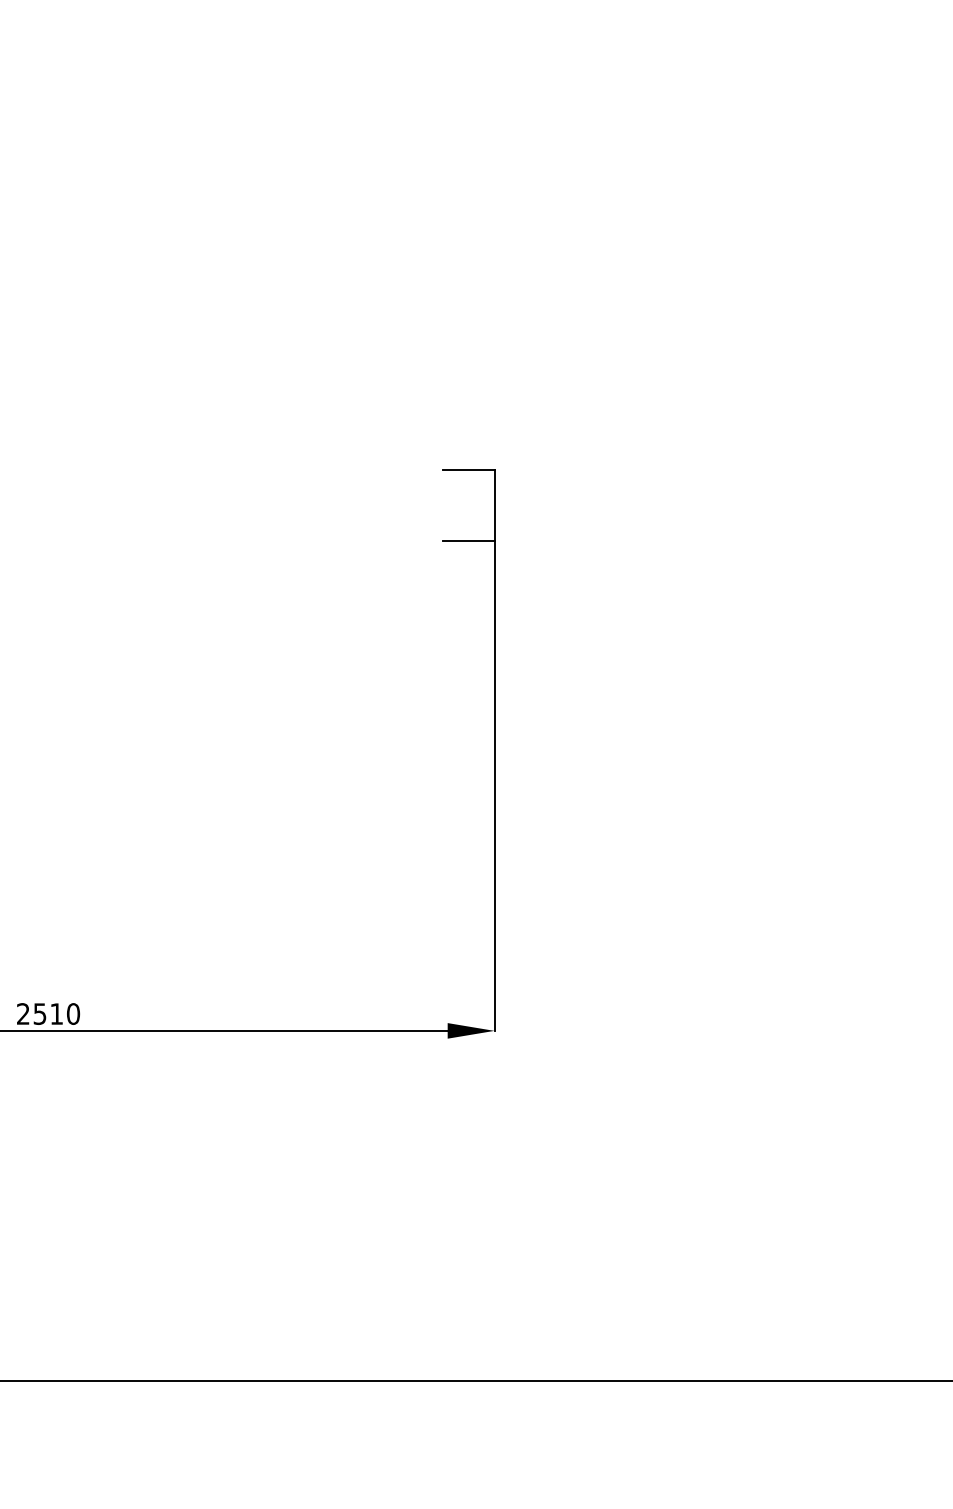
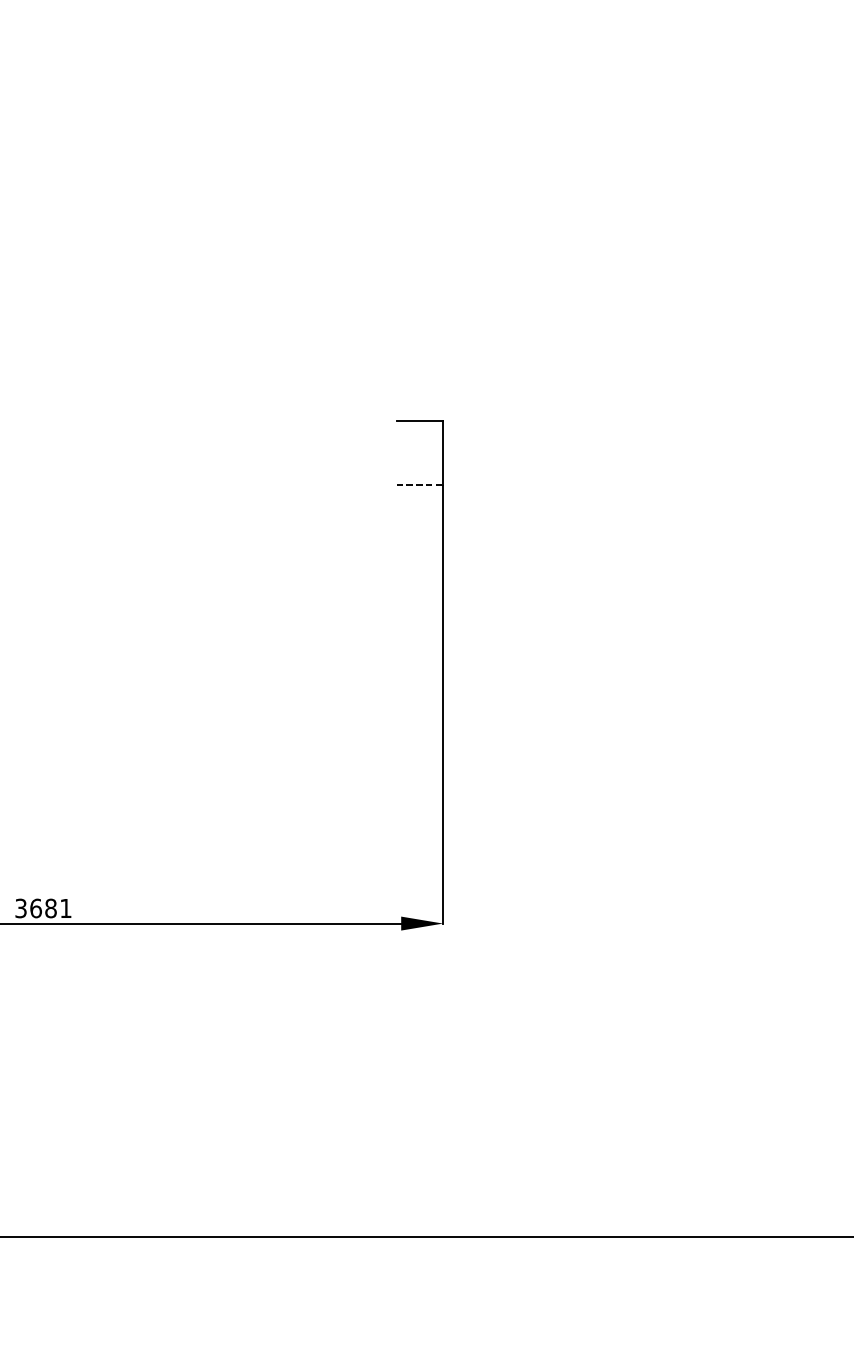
line: (468, 541) -> (419, 485), solid -> dashed
text: (48, 1013) -> (43, 908), 2510 -> 3681

